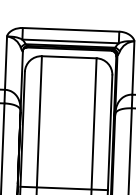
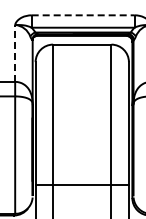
line: (71, 30) -> (83, 15), solid -> dashed
line: (6, 62) -> (15, 52), solid -> dashed

